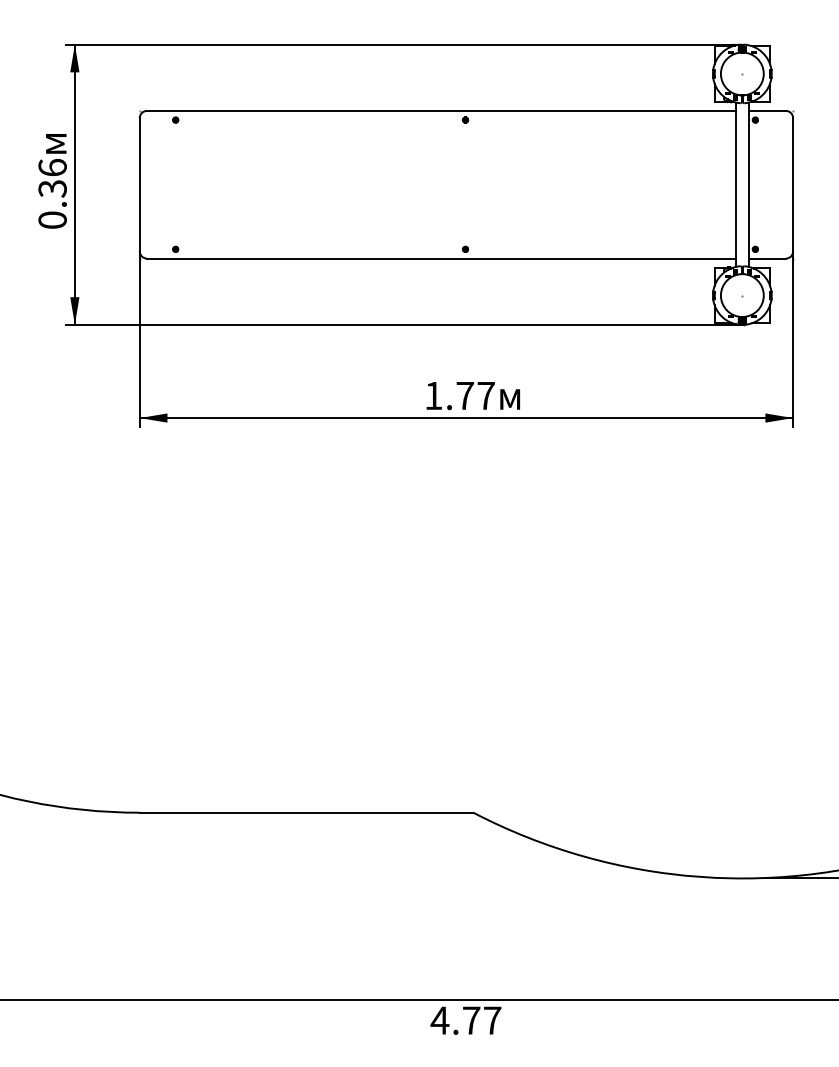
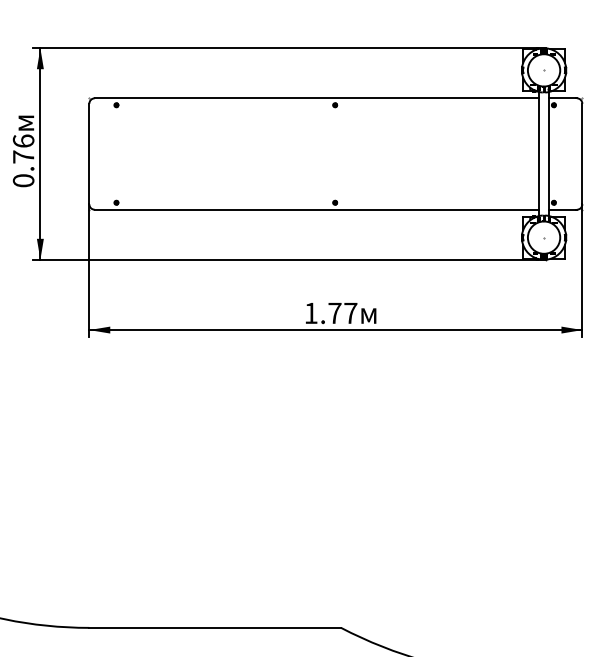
text: (52, 188) -> (23, 156), 0.36 -> 0.76

